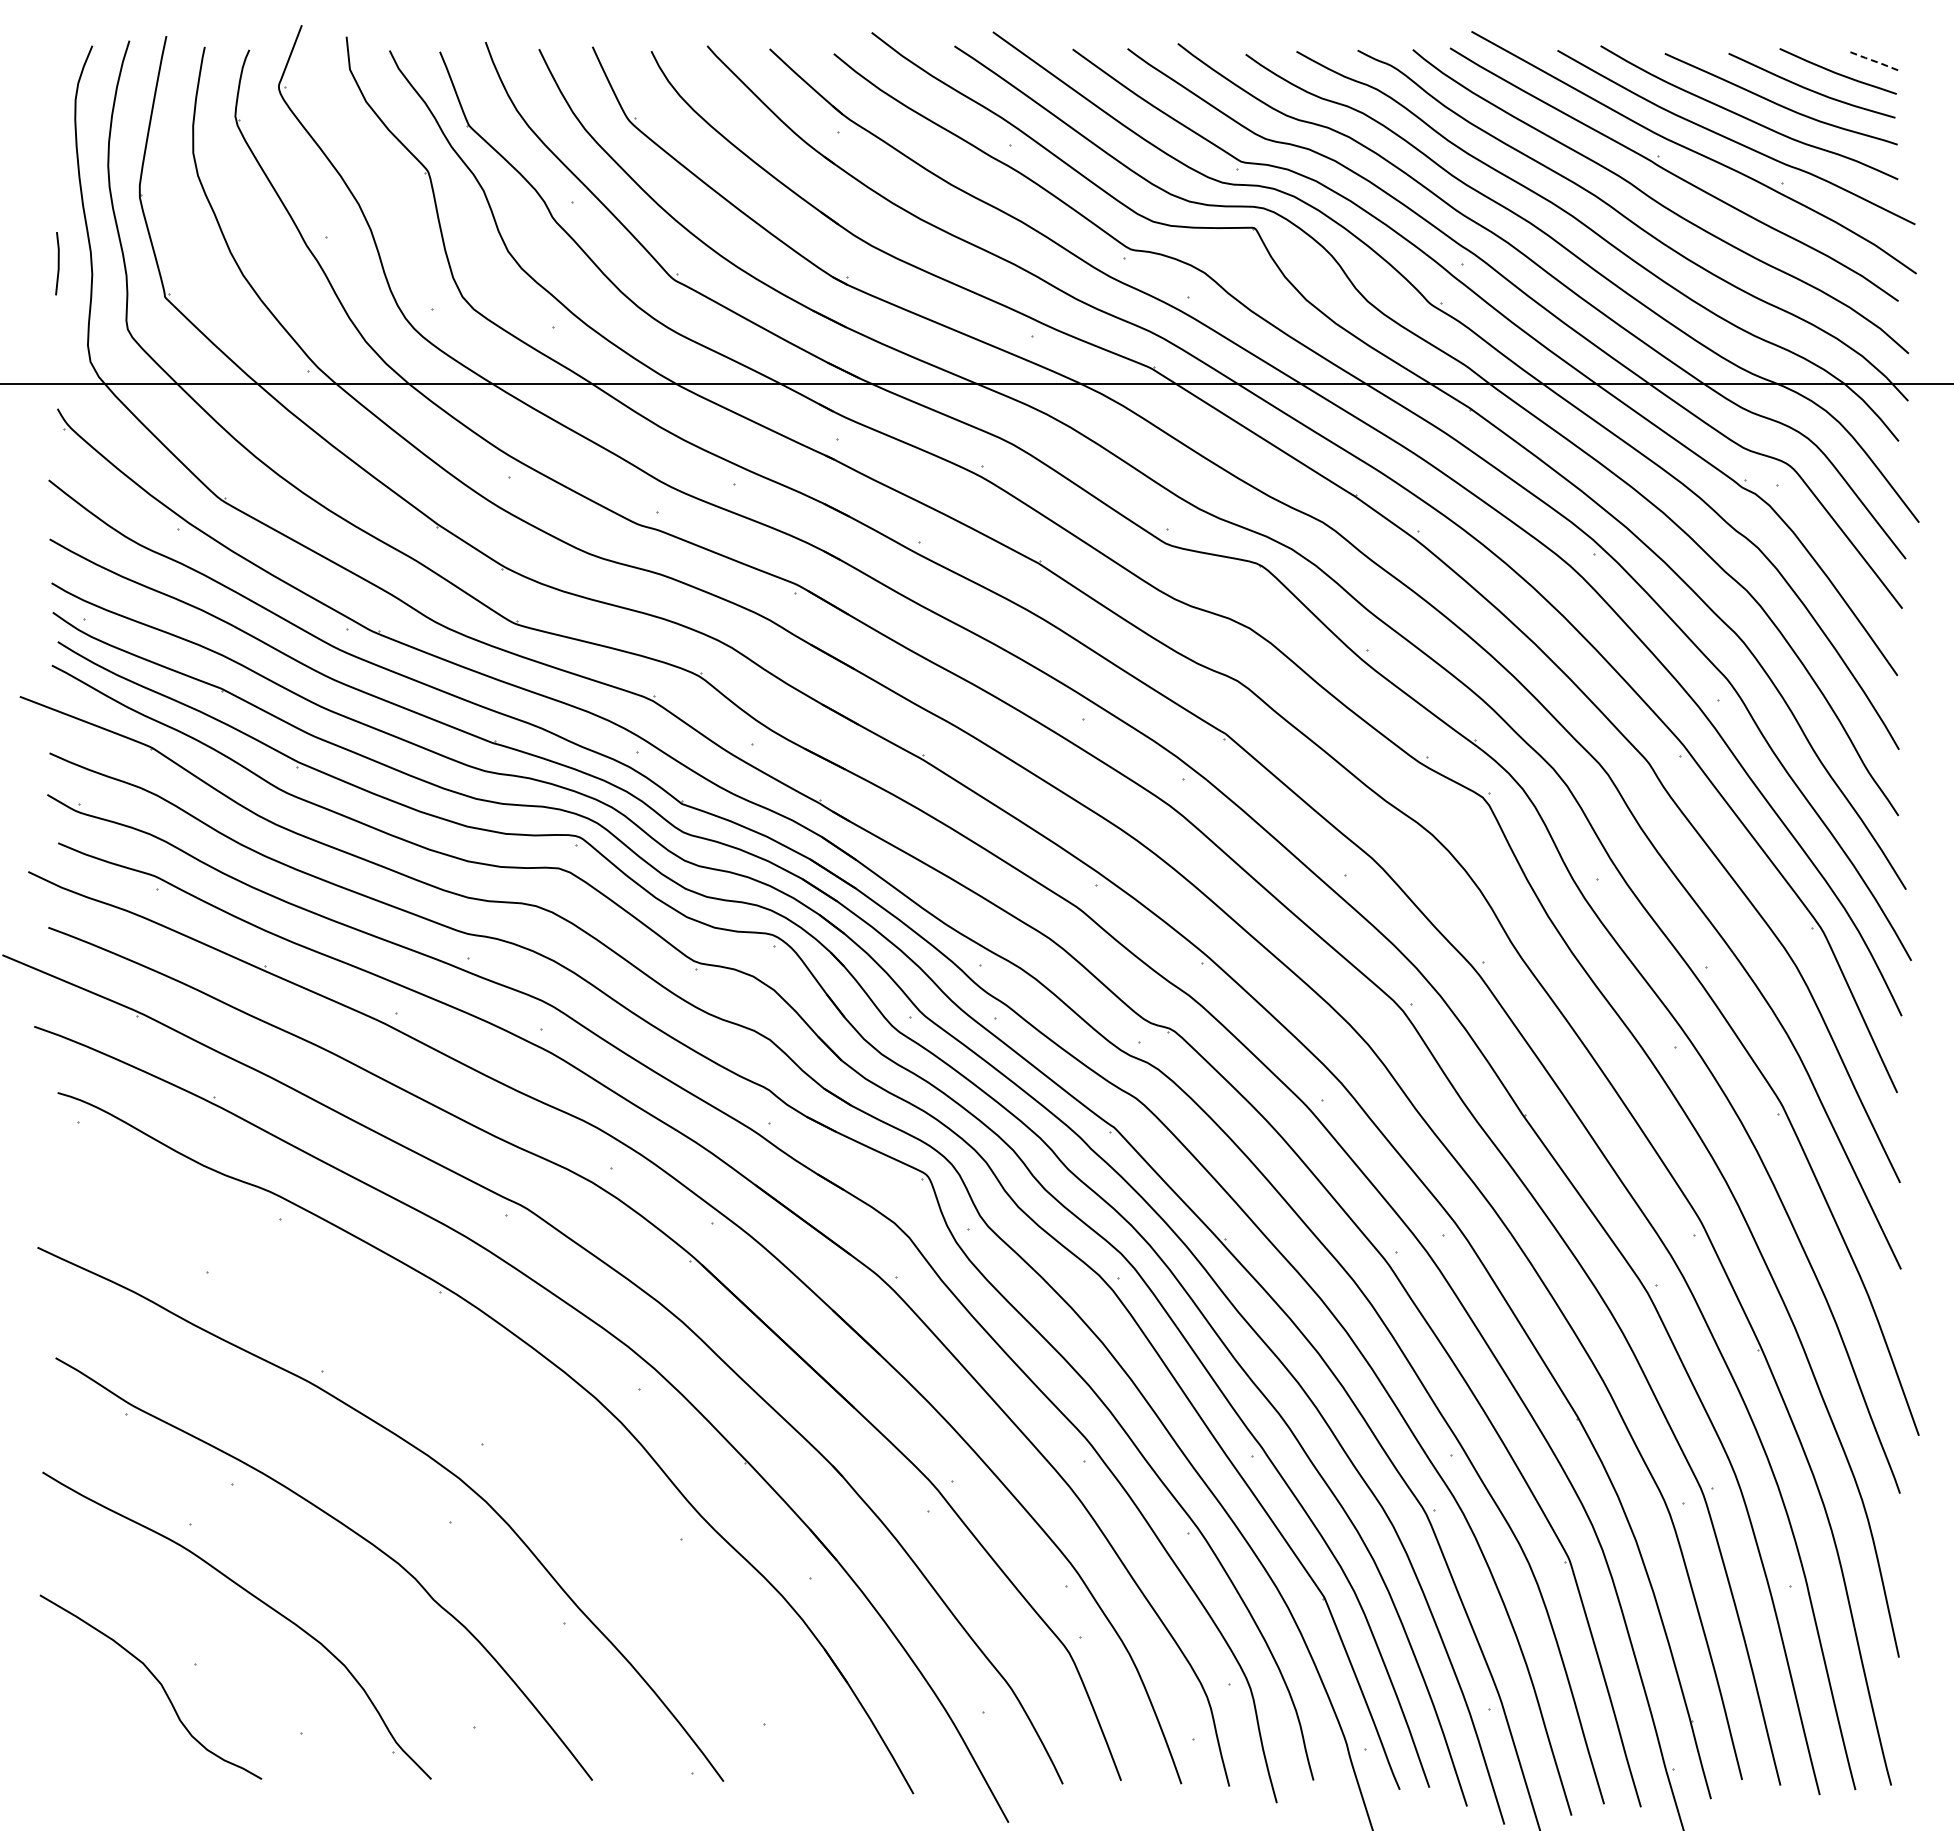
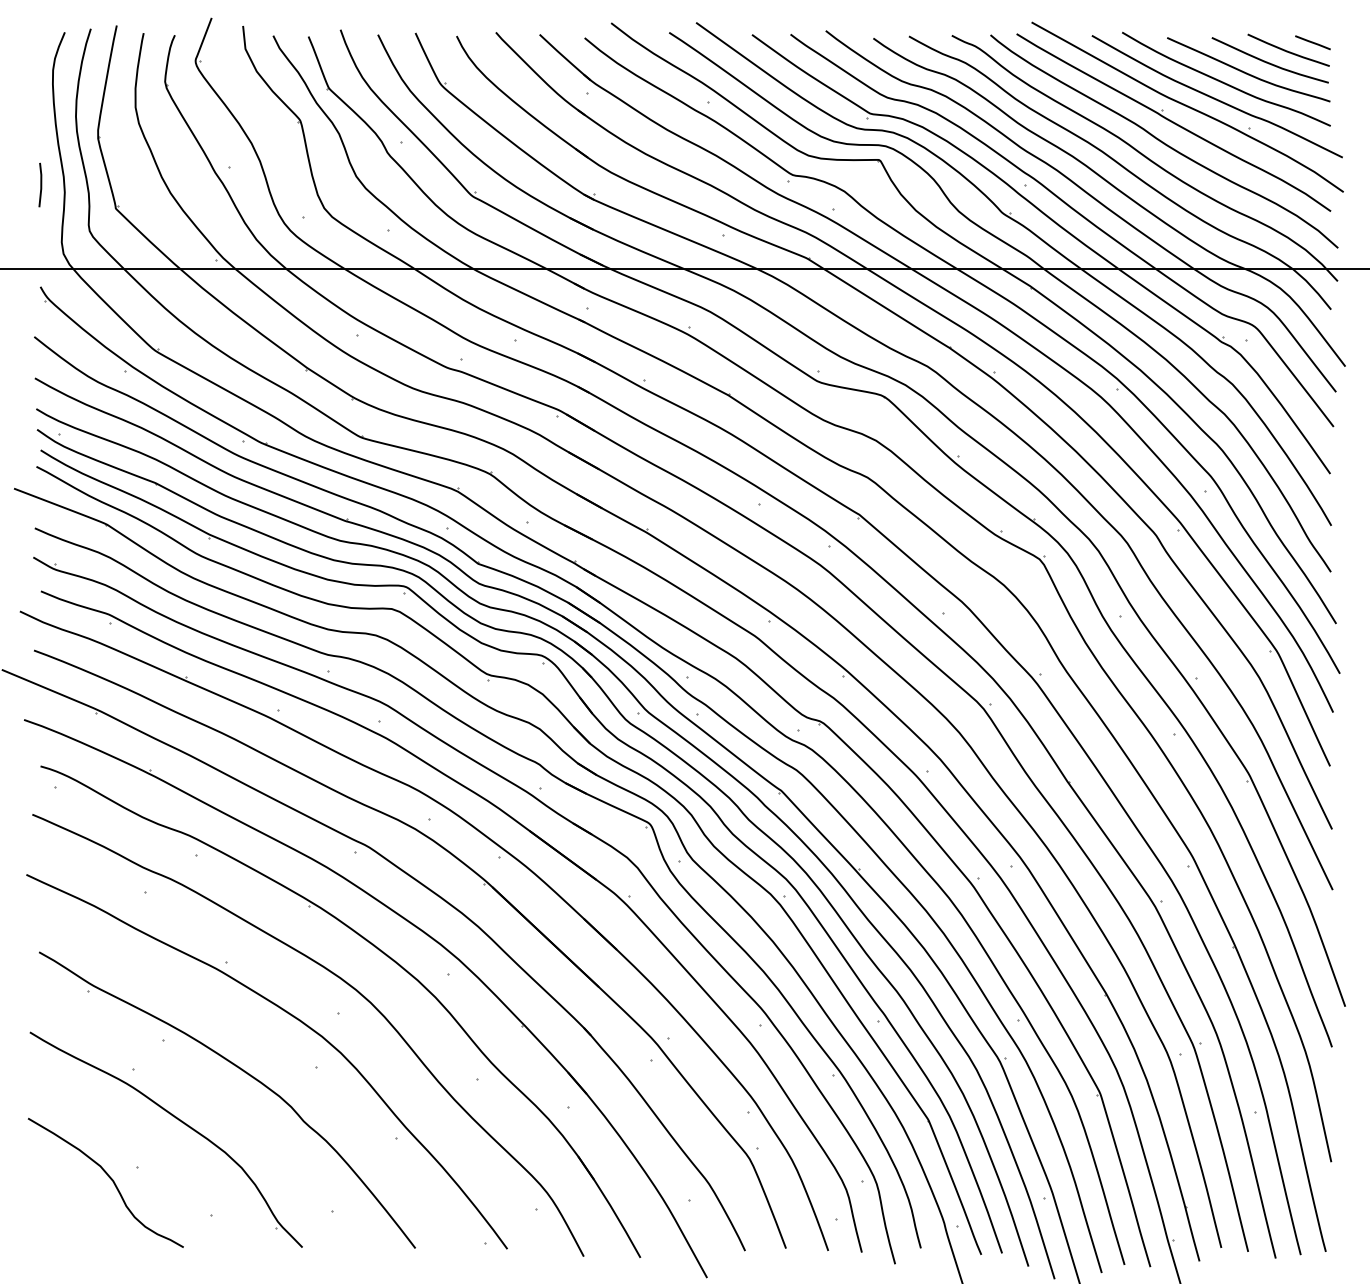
line: (1872, 60) -> (1312, 42), dashed -> solid
curve: (493, 1402) -> (346, 983), added

